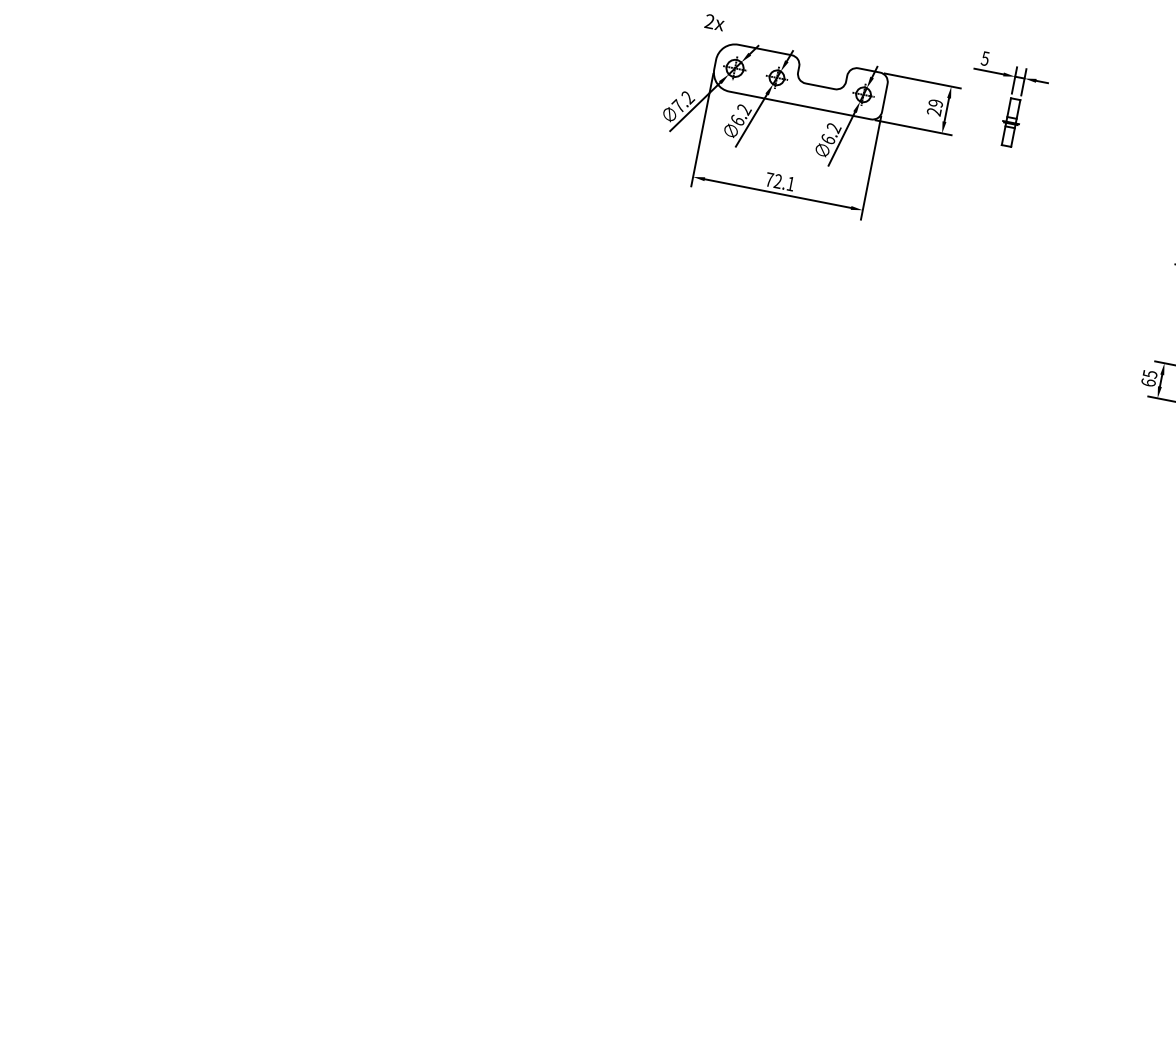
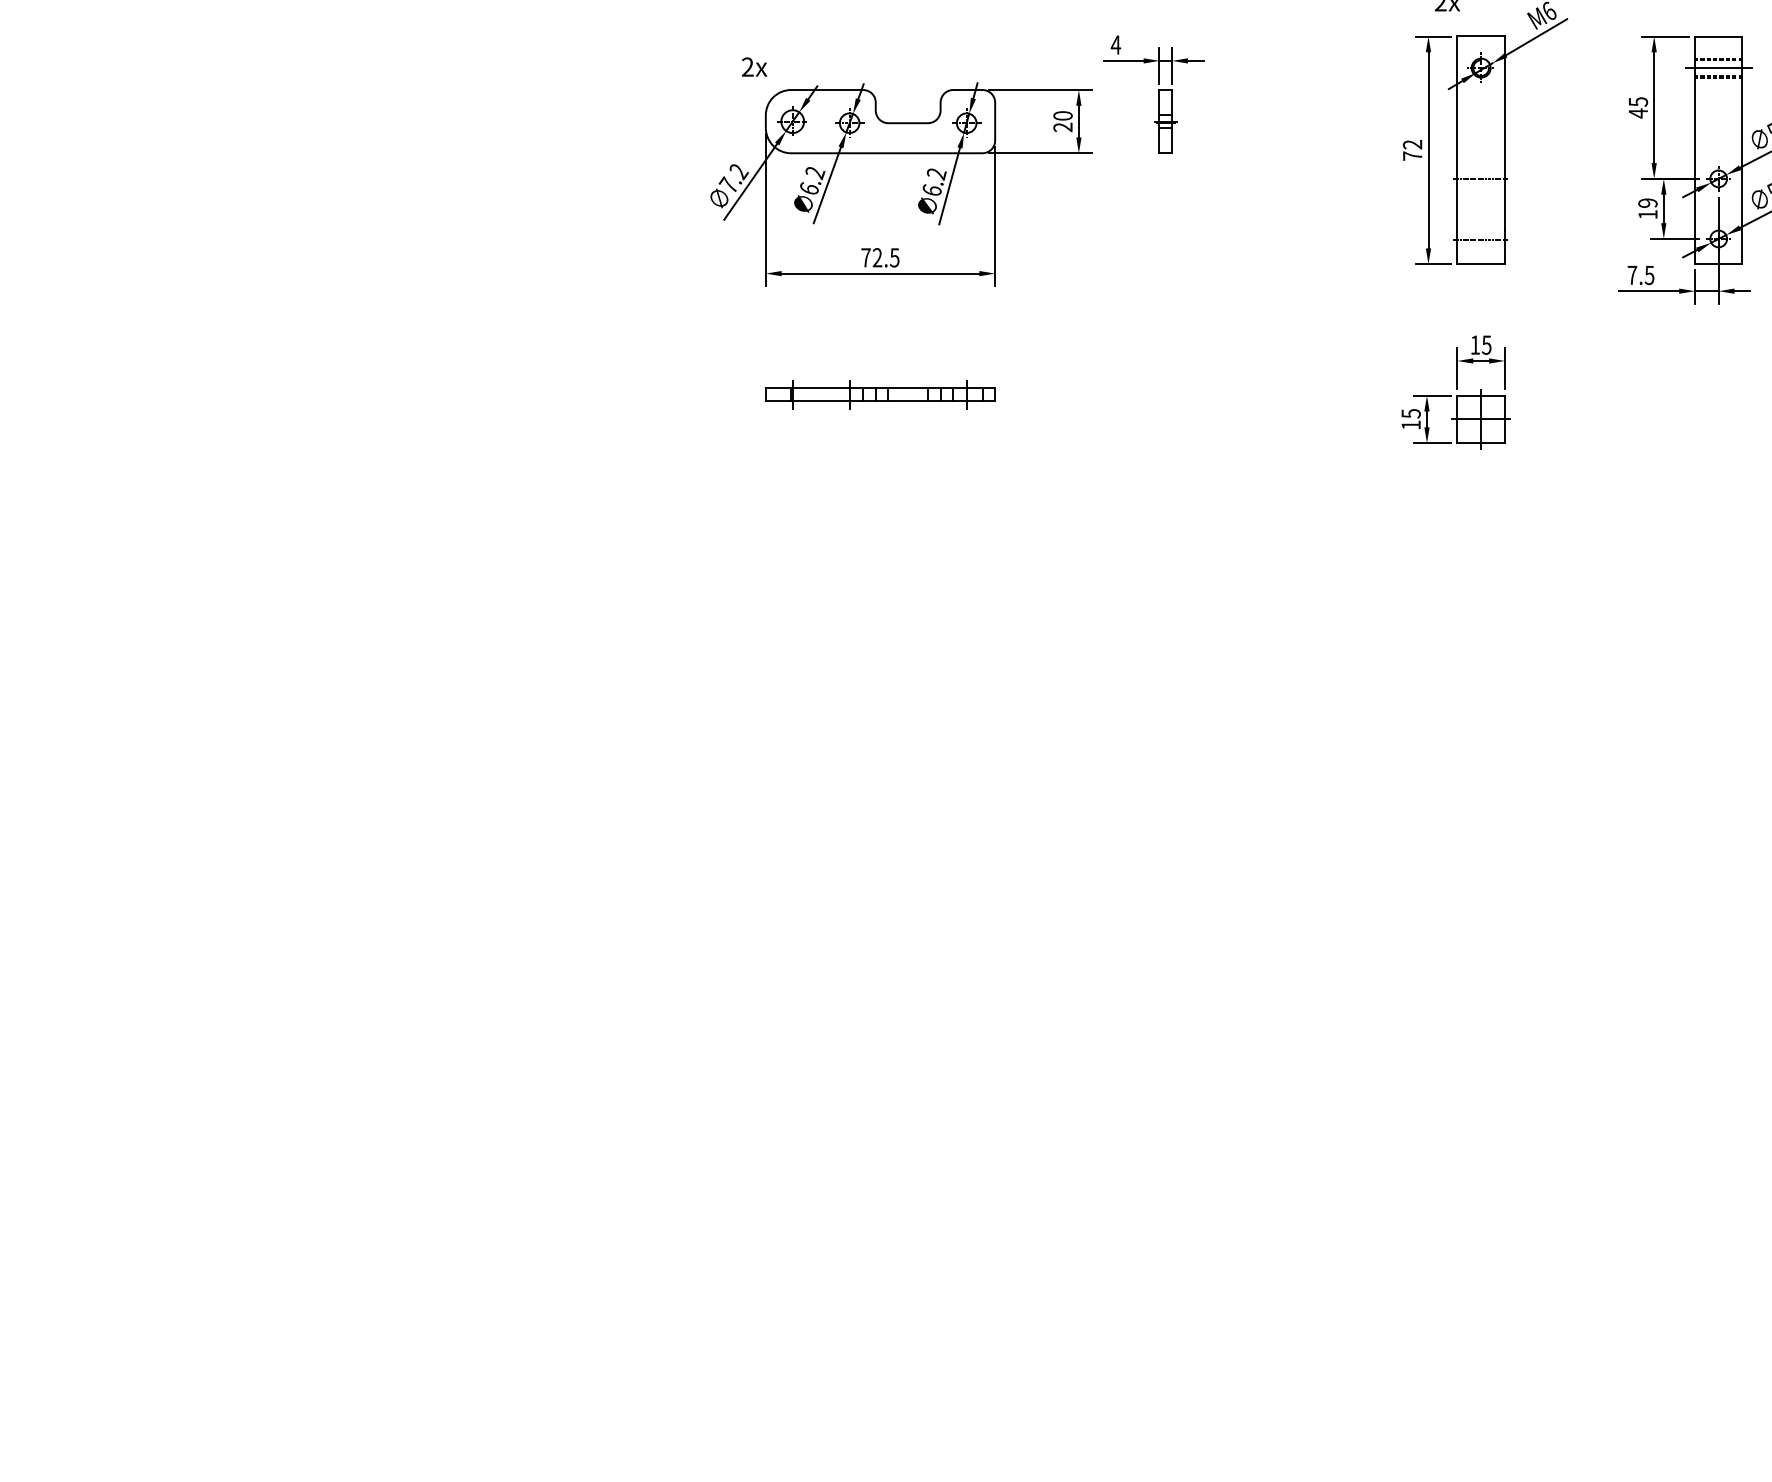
text: (985, 58) -> (1115, 44), 5 -> 4
text: (935, 103) -> (1062, 115), 29 -> 20
text: (790, 183) -> (894, 257), 72.1 -> 72.5
part: (760, 283) -> (880, 394), added
text: (1148, 382) -> (1410, 424), 65 -> 15

